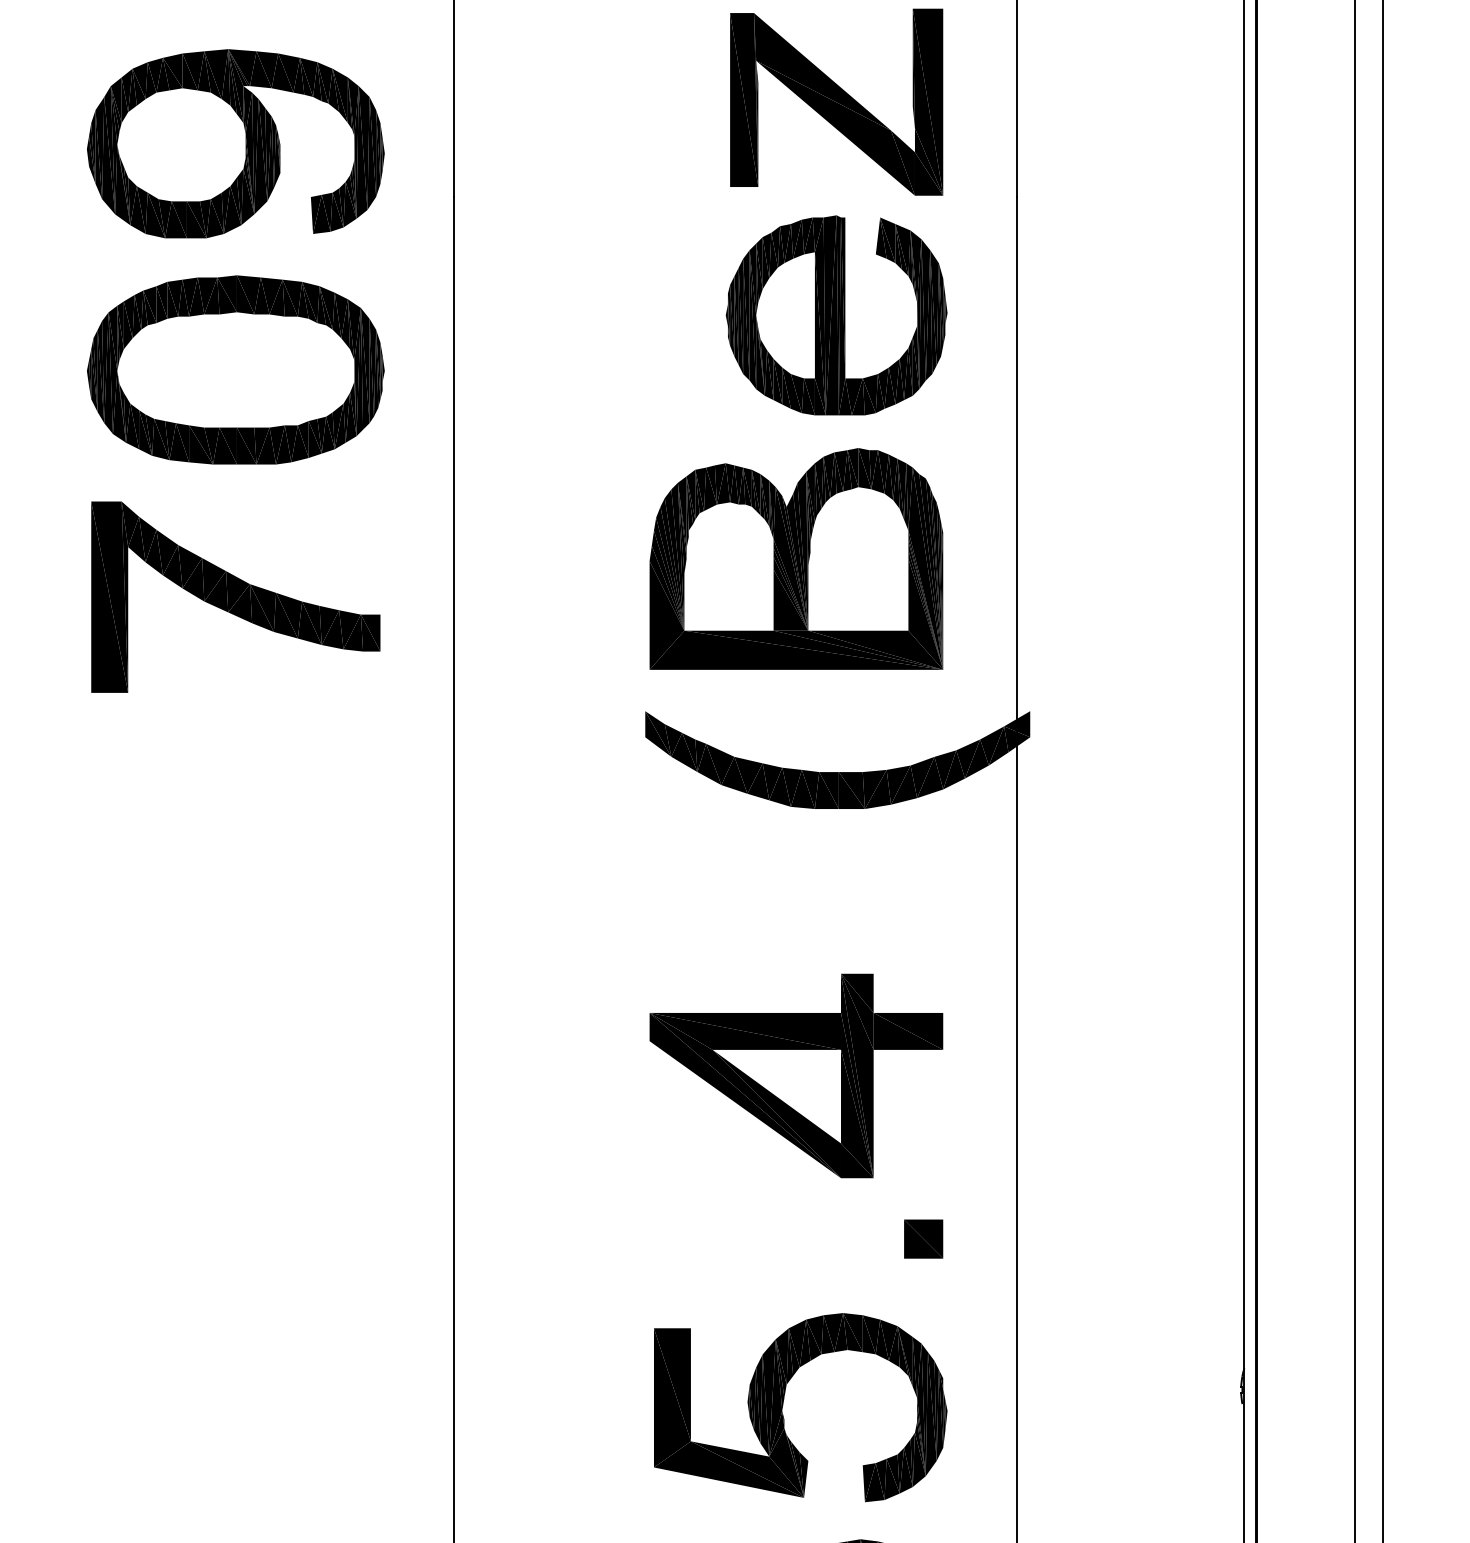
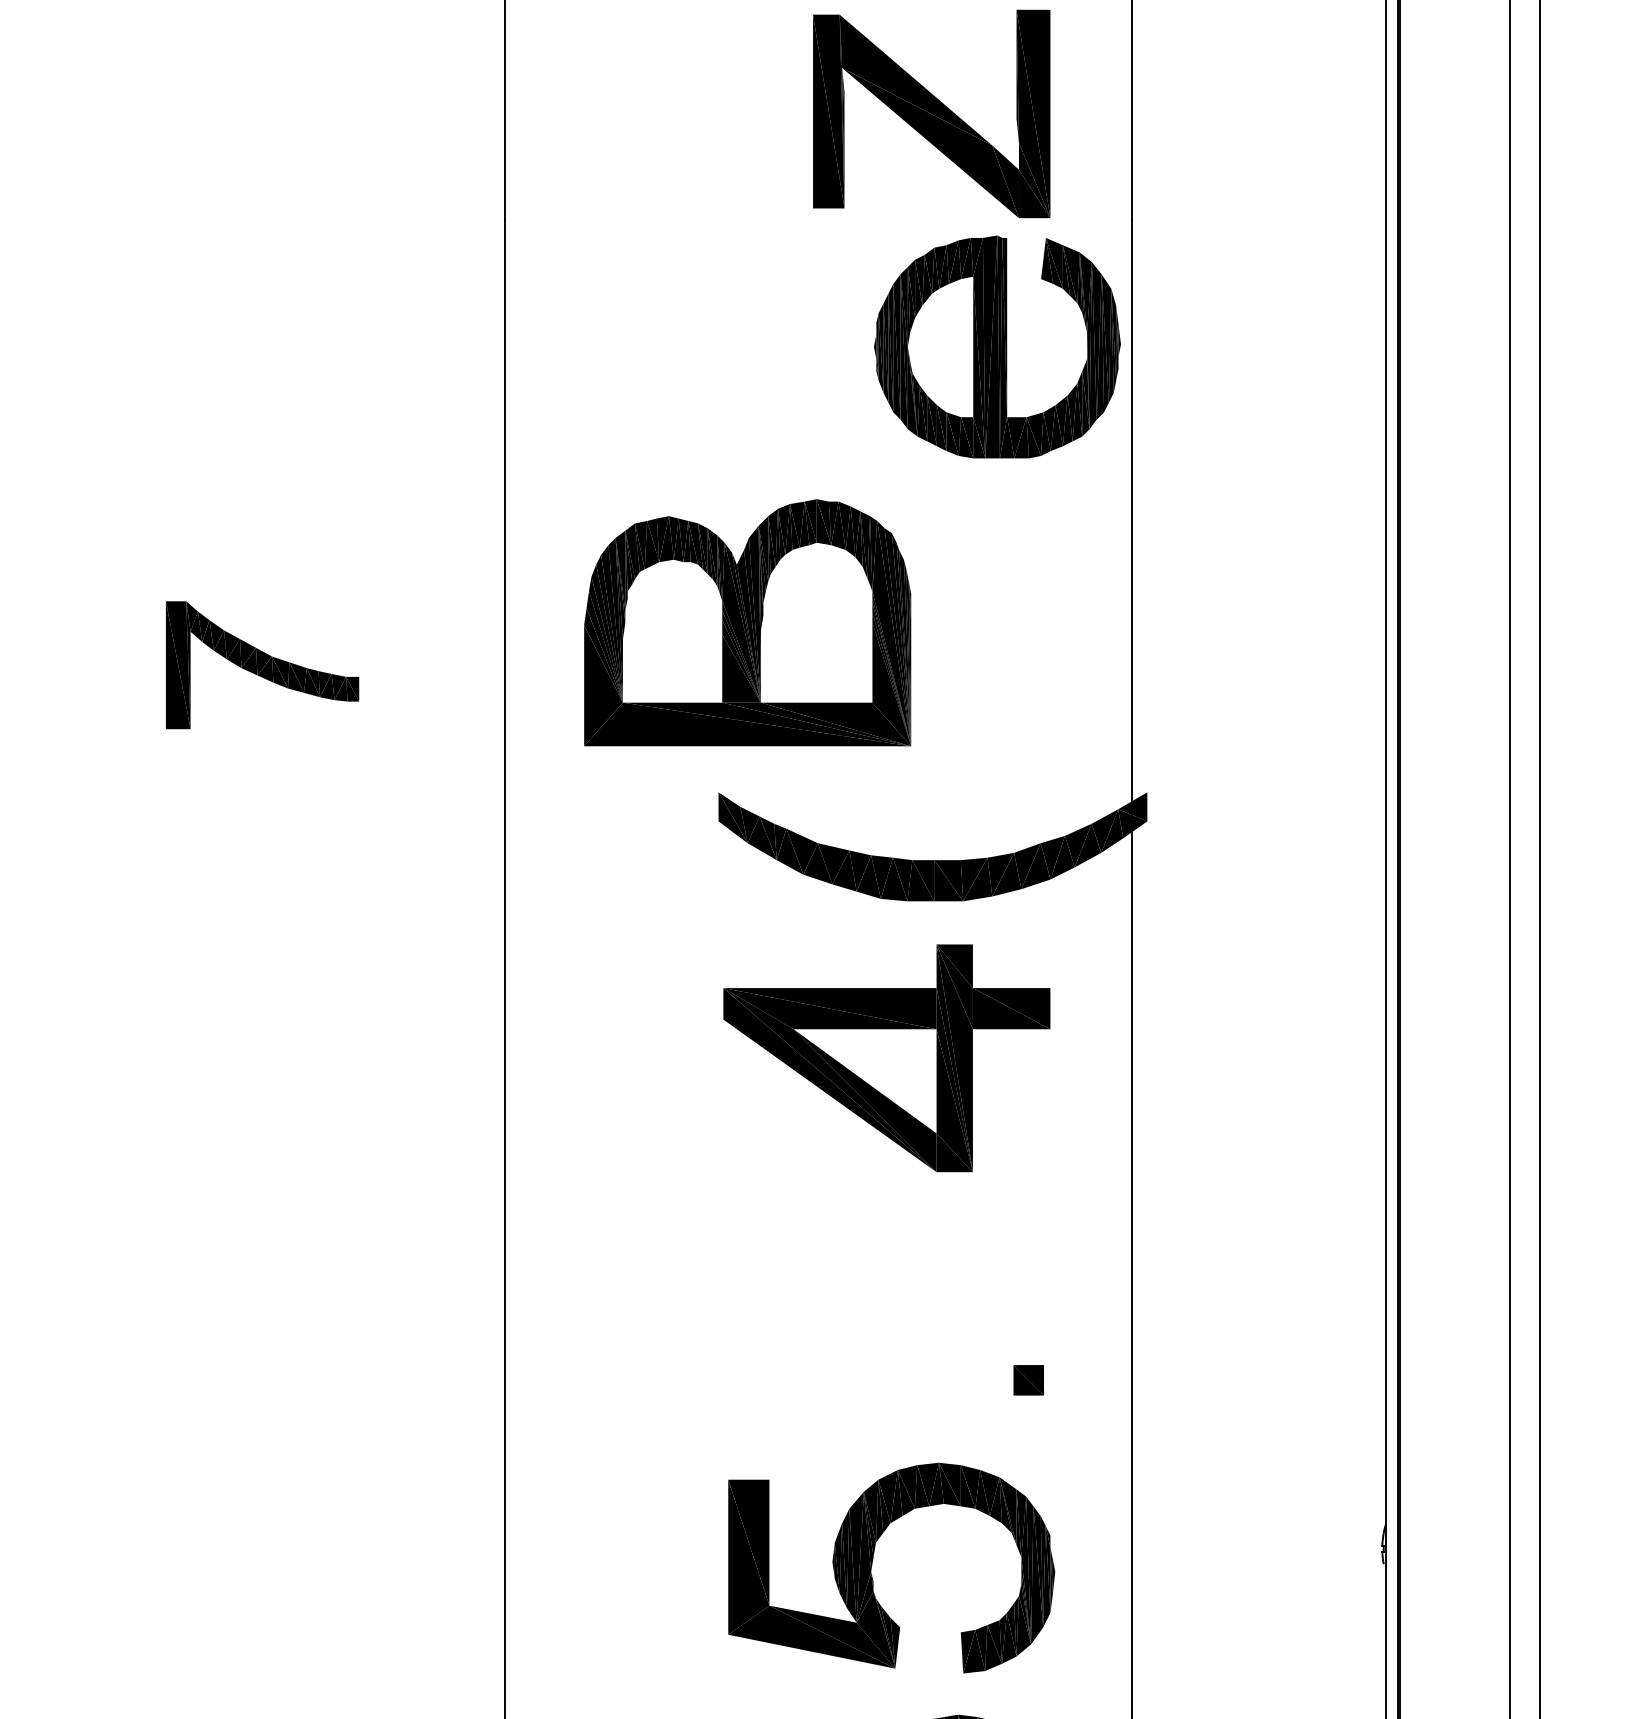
part: (235, 143) -> (262, 159), removed
part: (836, 315) -> (997, 347), moved
part: (235, 369) -> (262, 411), removed
part: (796, 558) -> (747, 622), moved
part: (235, 596) -> (262, 664), size x0.6
part: (796, 1075) -> (887, 1057), moved
part: (923, 1238) -> (1028, 1379), size x0.7

